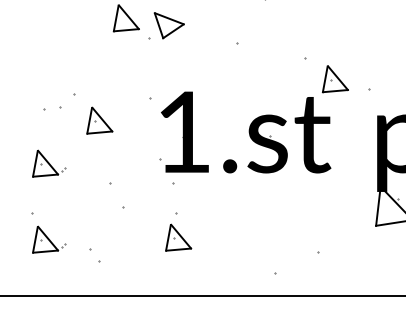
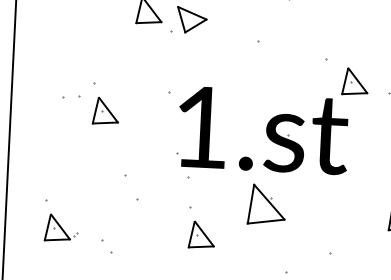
part: (99, 120) -> (105, 110), moved
part: (49, 163) -> (65, 152), removed
part: (252, 205) -> (266, 203), added
part: (178, 237) -> (201, 234), moved

